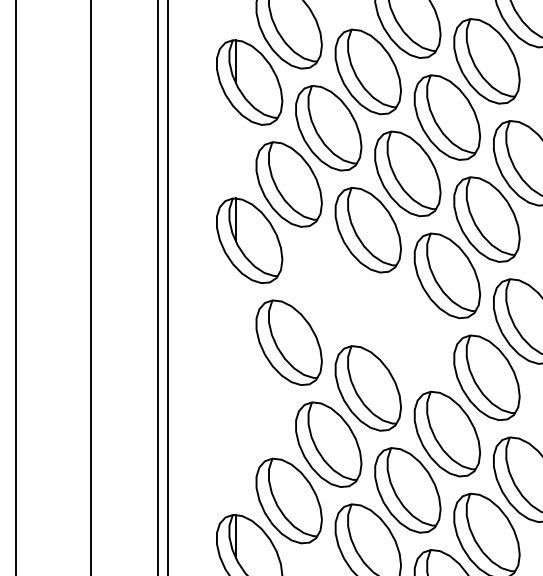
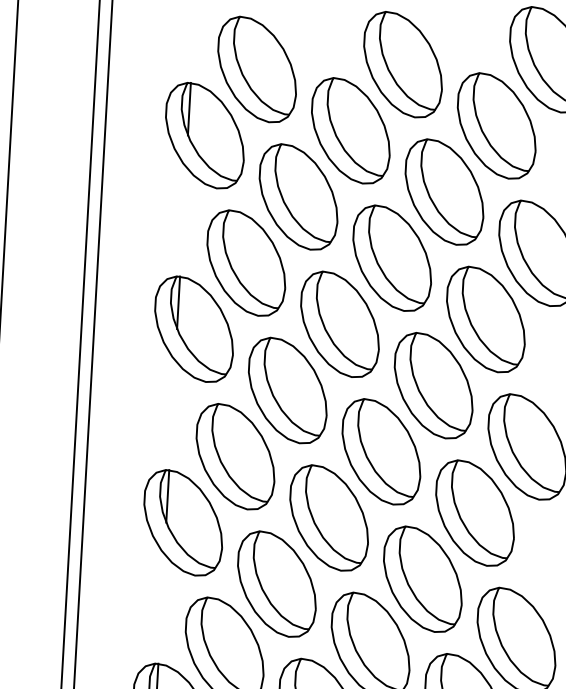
part: (328, 286) -> (287, 390), added
part: (407, 331) -> (381, 451), added
part: (249, 398) -> (183, 522), added

